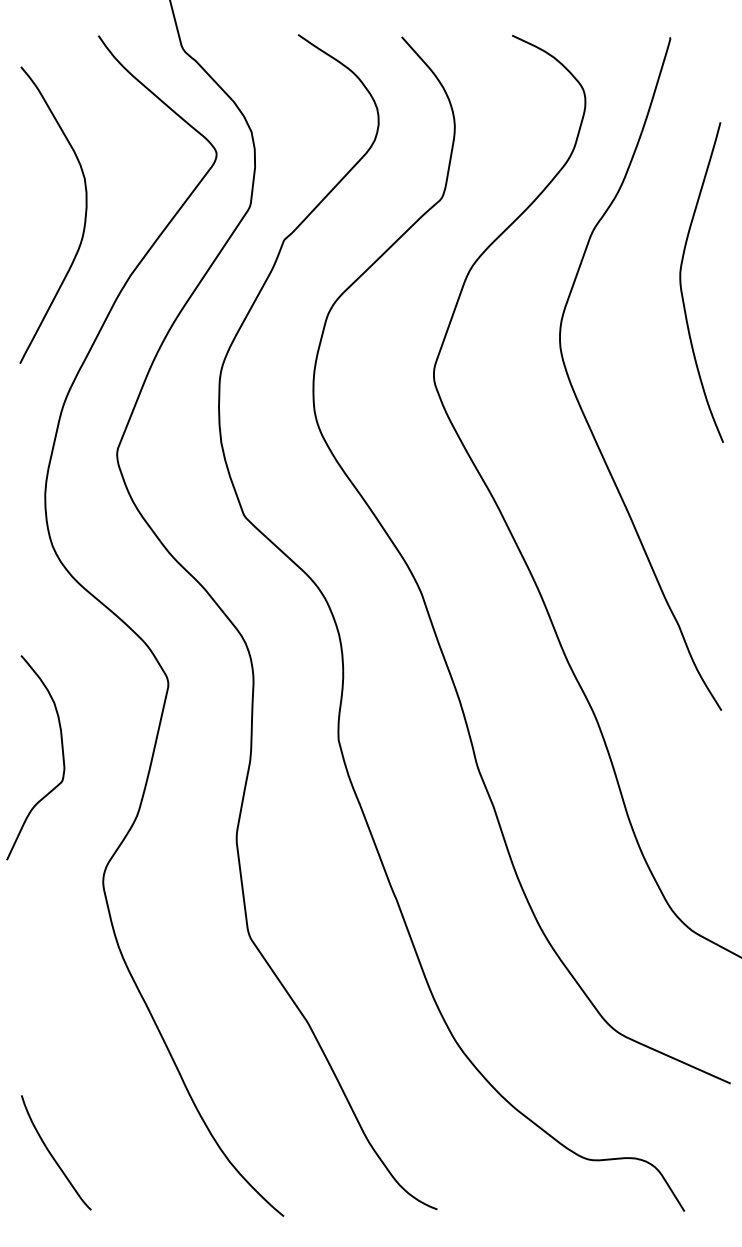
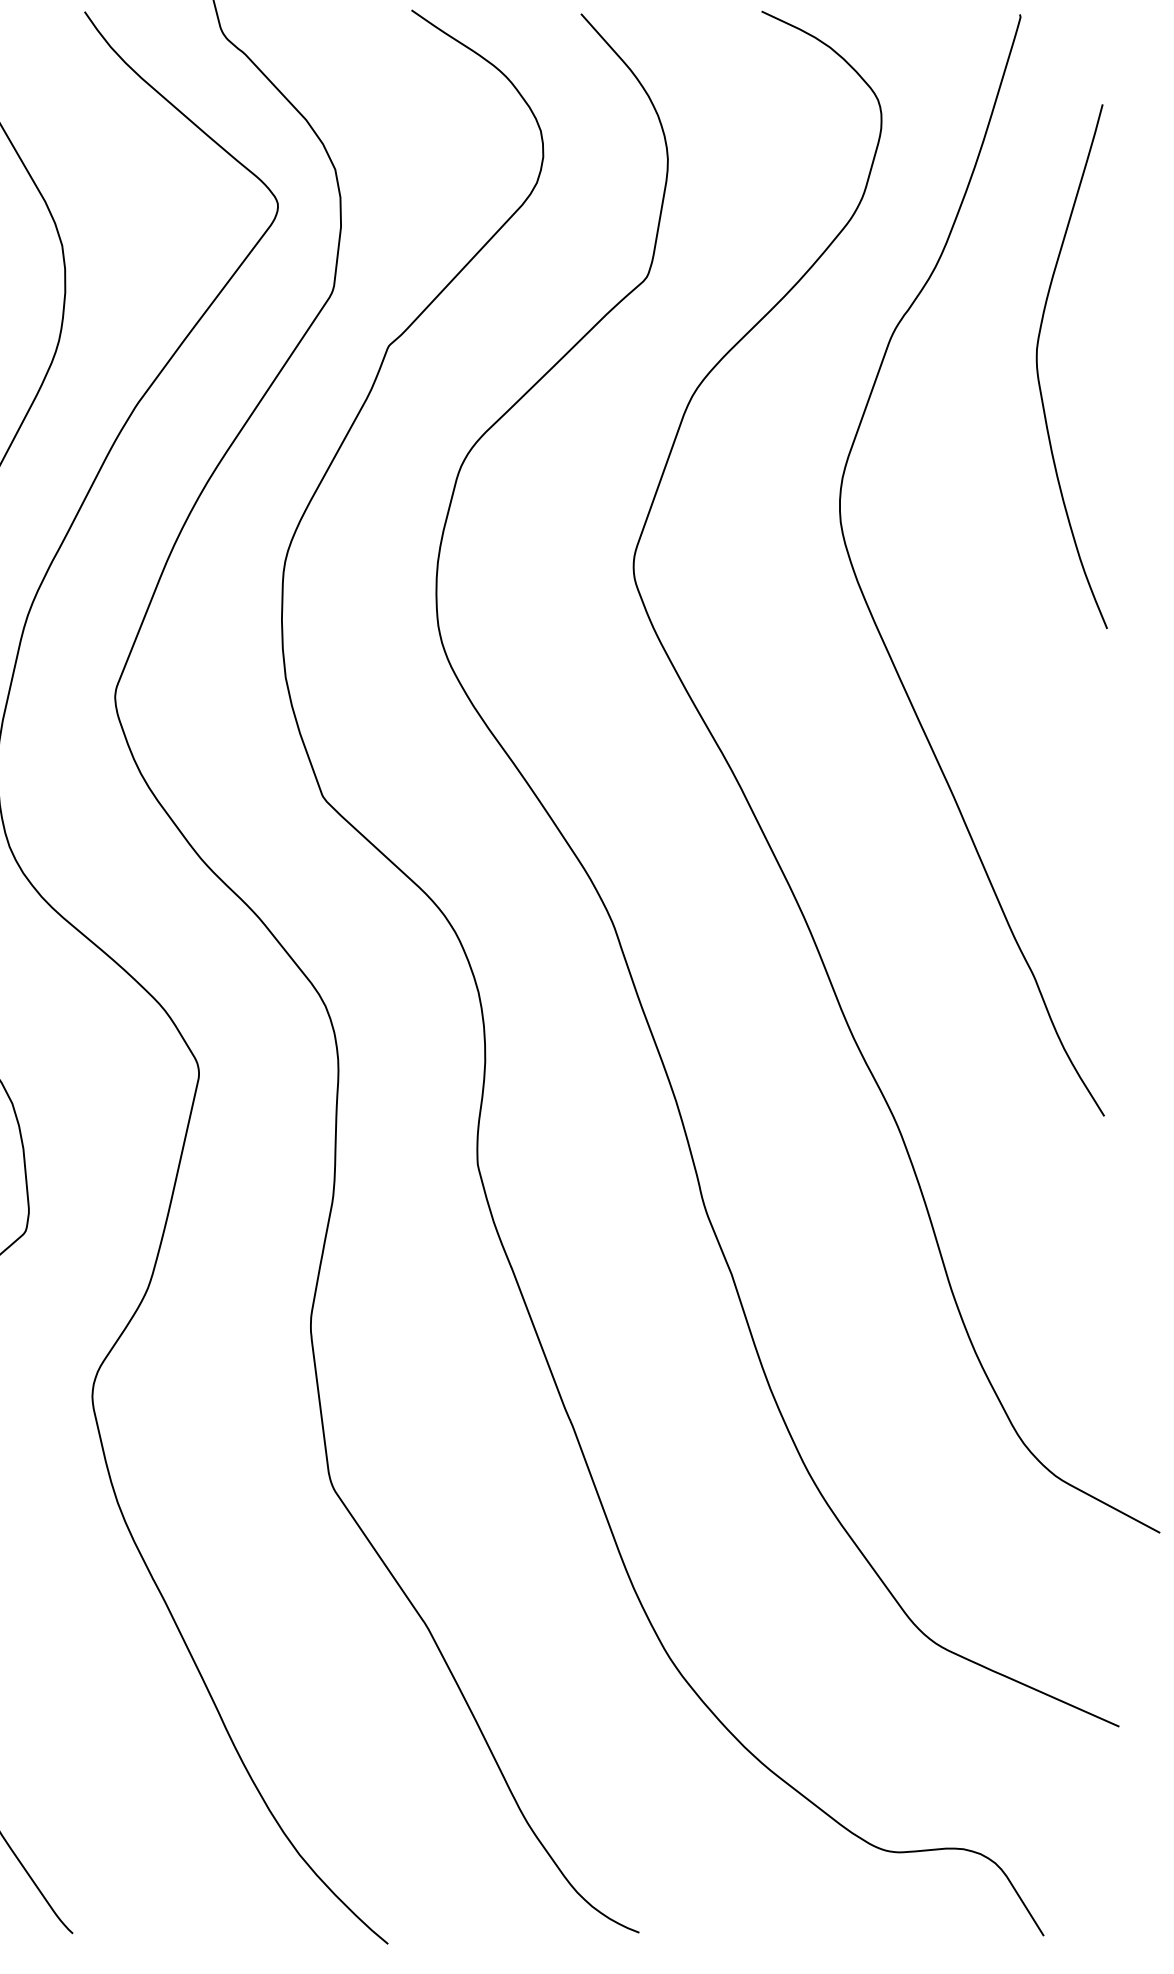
curve: (681, 282) -> (1038, 366), moved

